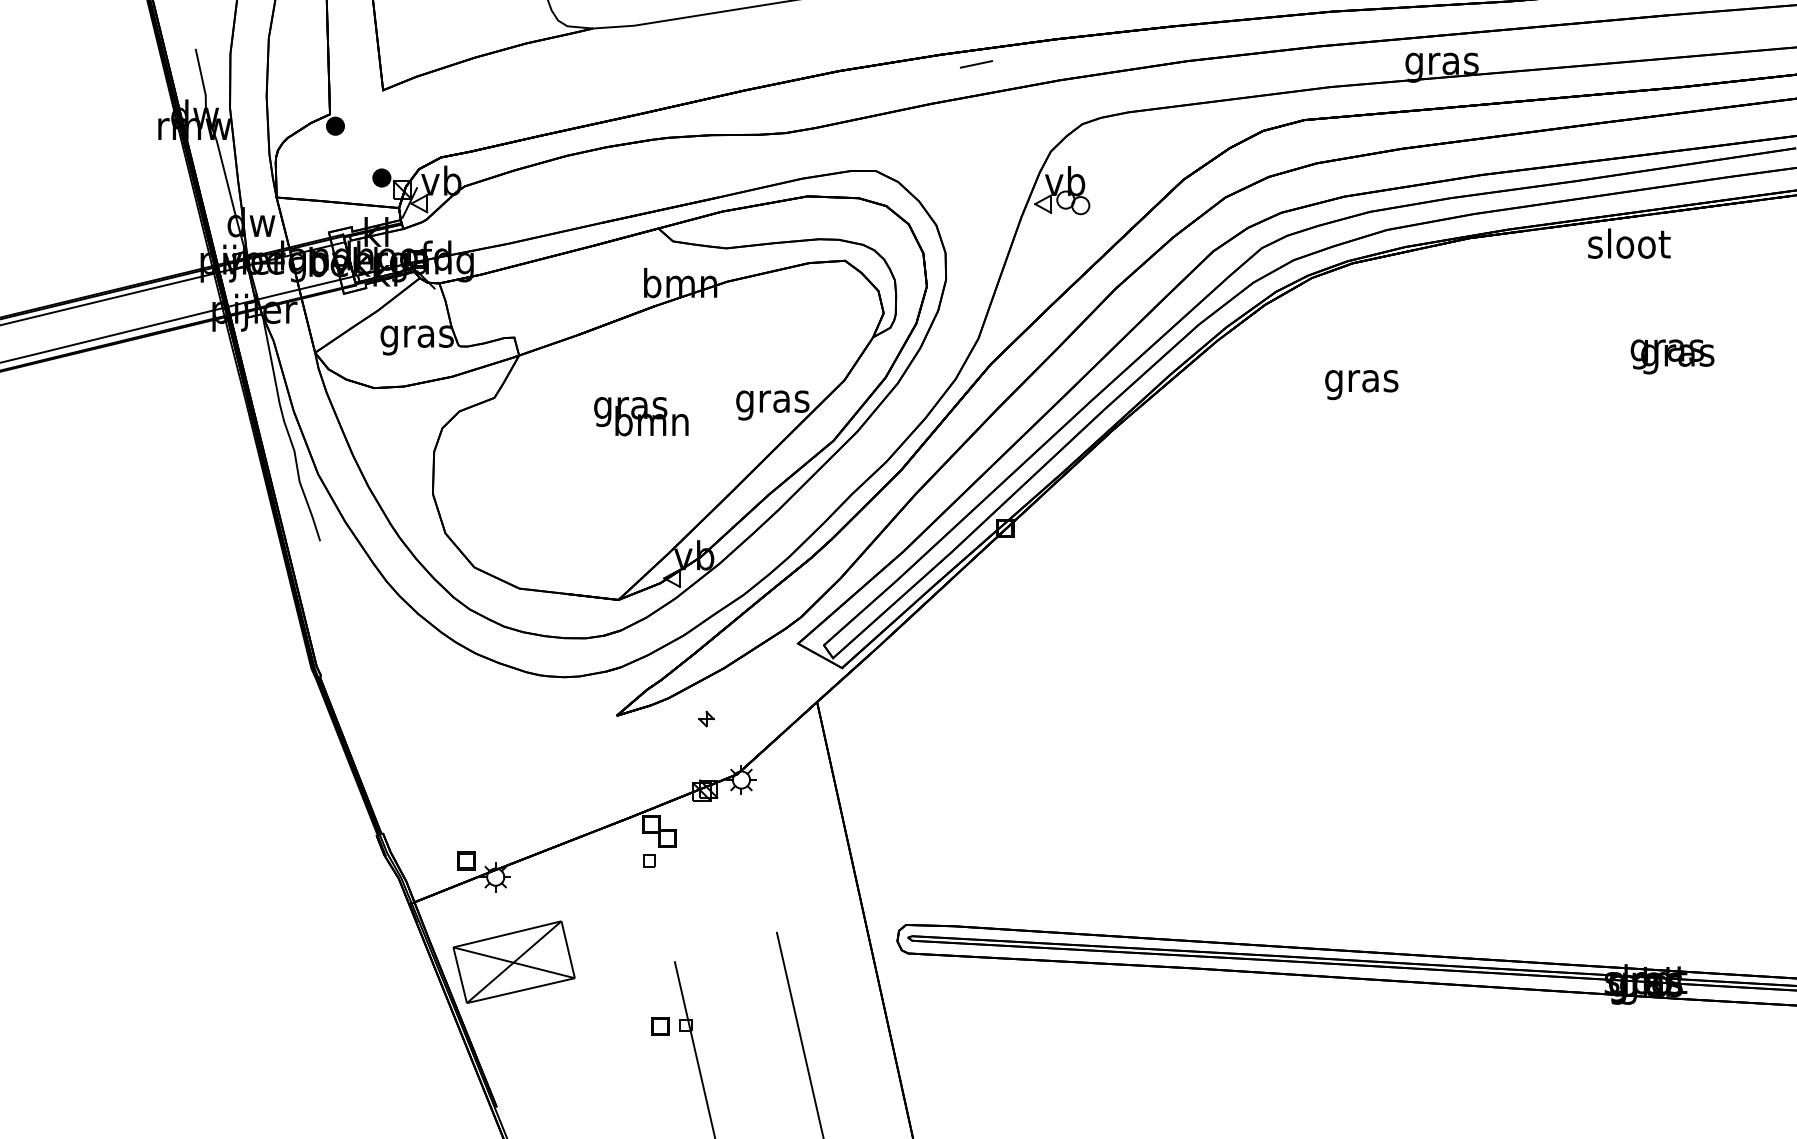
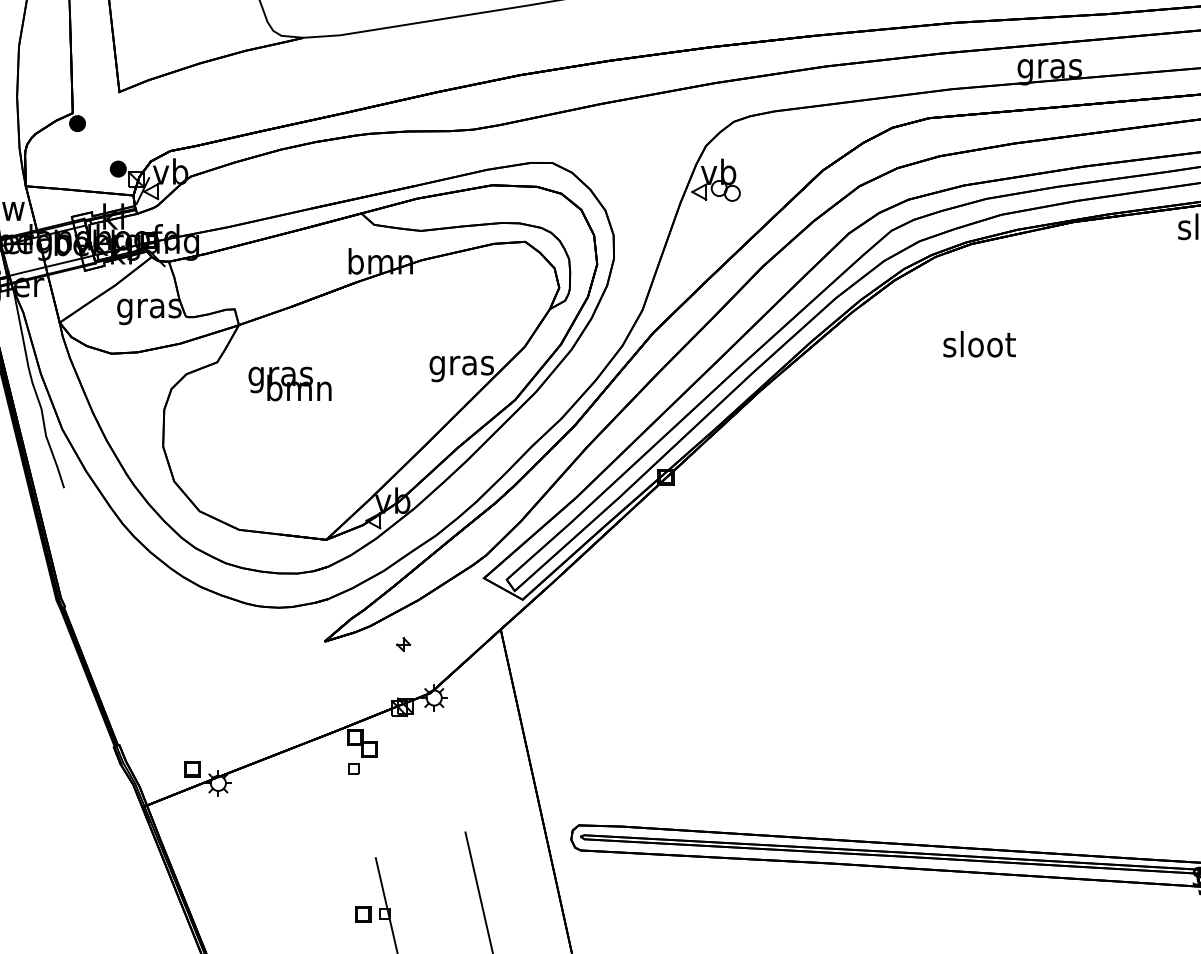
line: (976, 64) -> (640, 69), removed
text: (1362, 381) -> (979, 347), gras -> sloot
text: (641, 416) -> (290, 383), moved
part: (513, 961) -> (233, 857), removed

